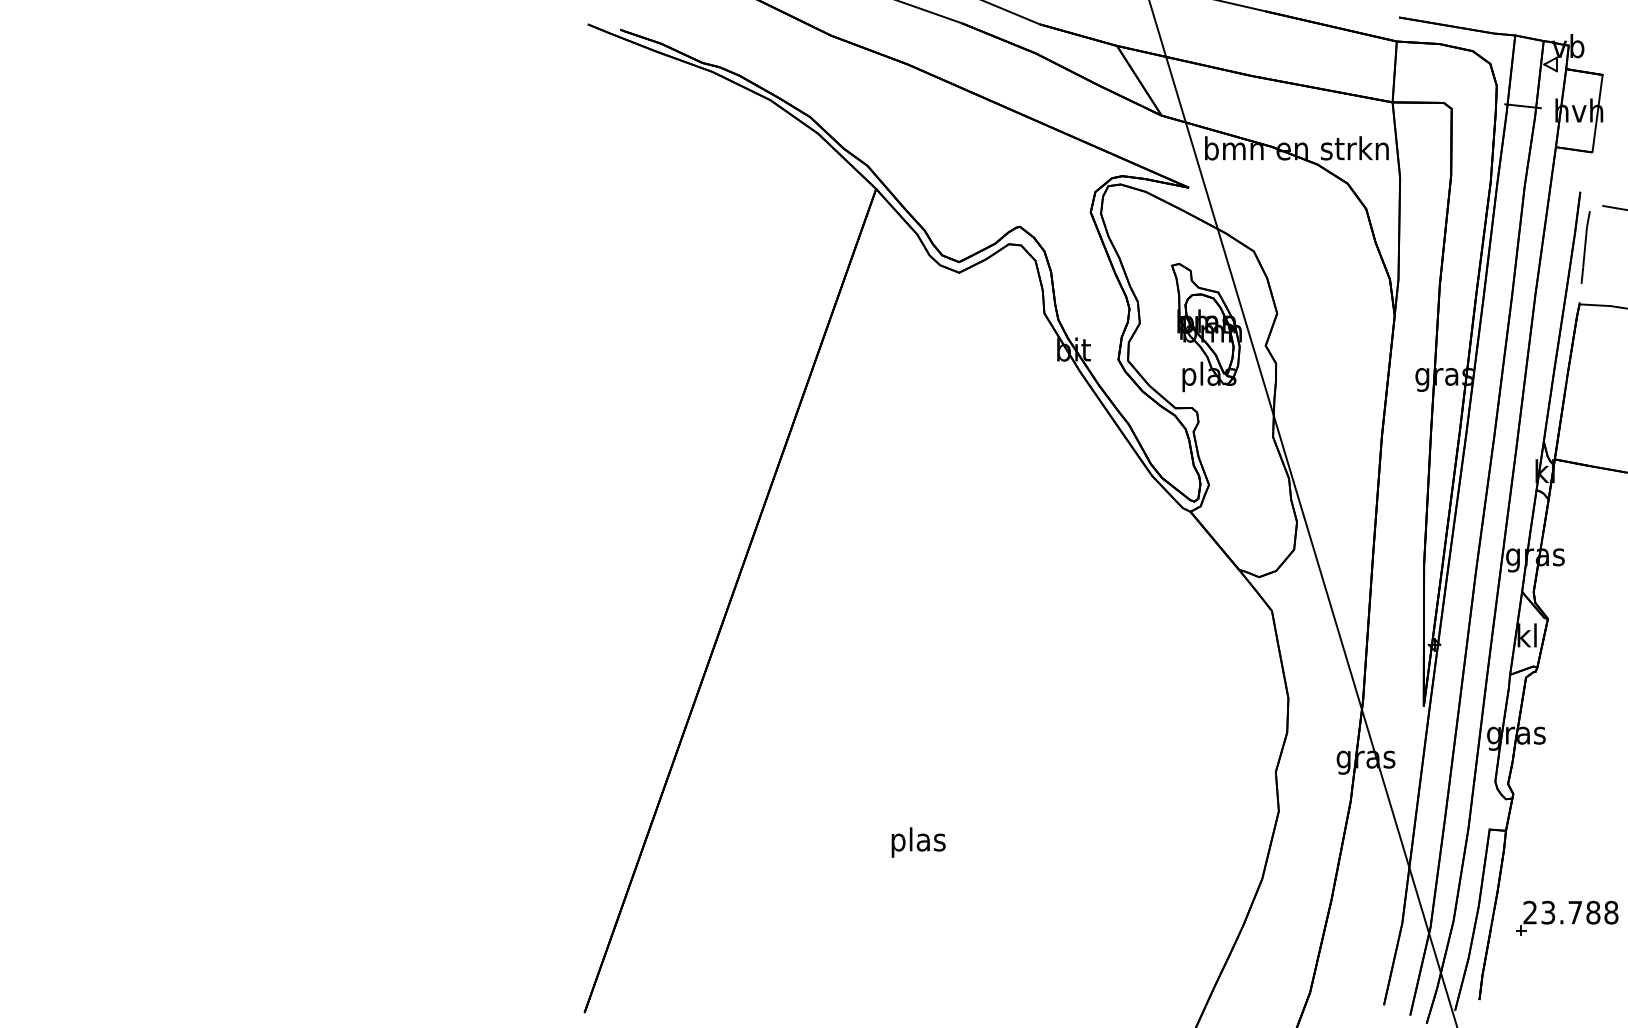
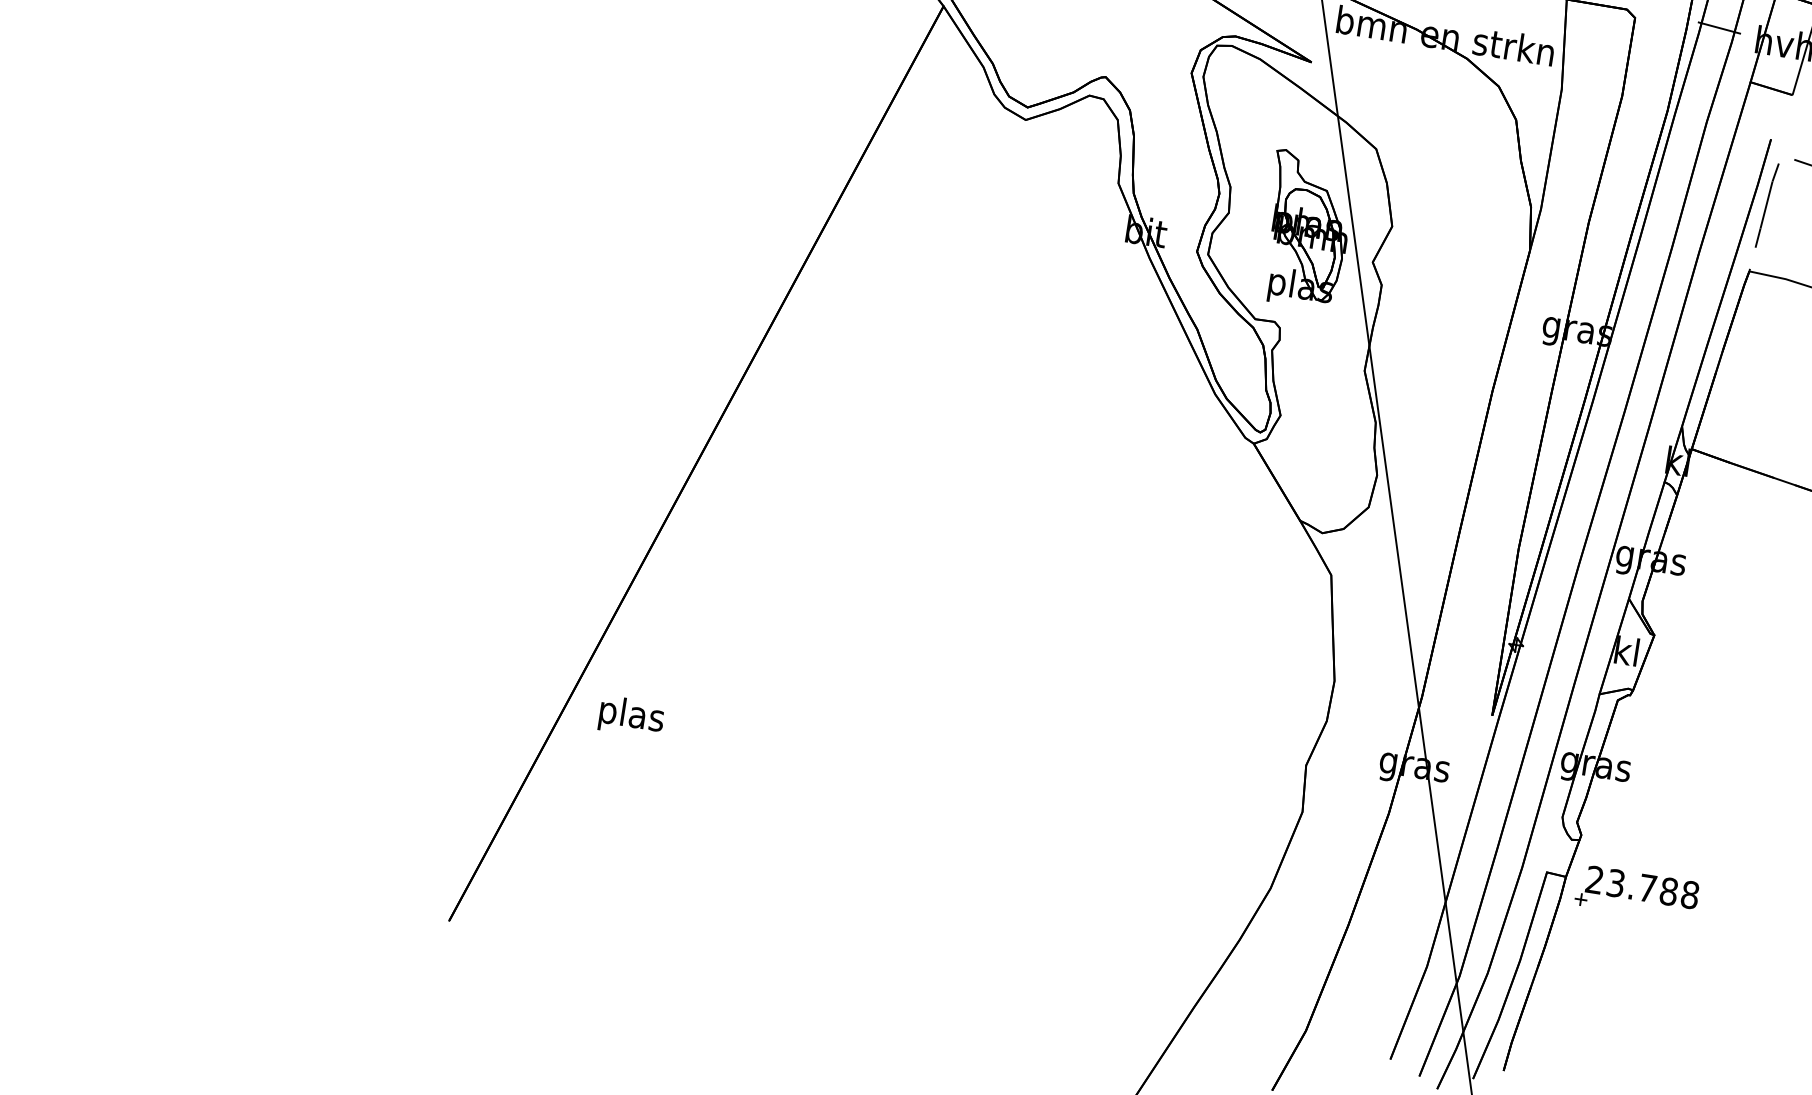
text: (918, 842) -> (631, 716), moved
part: (1567, 917) -> (1637, 892), moved

